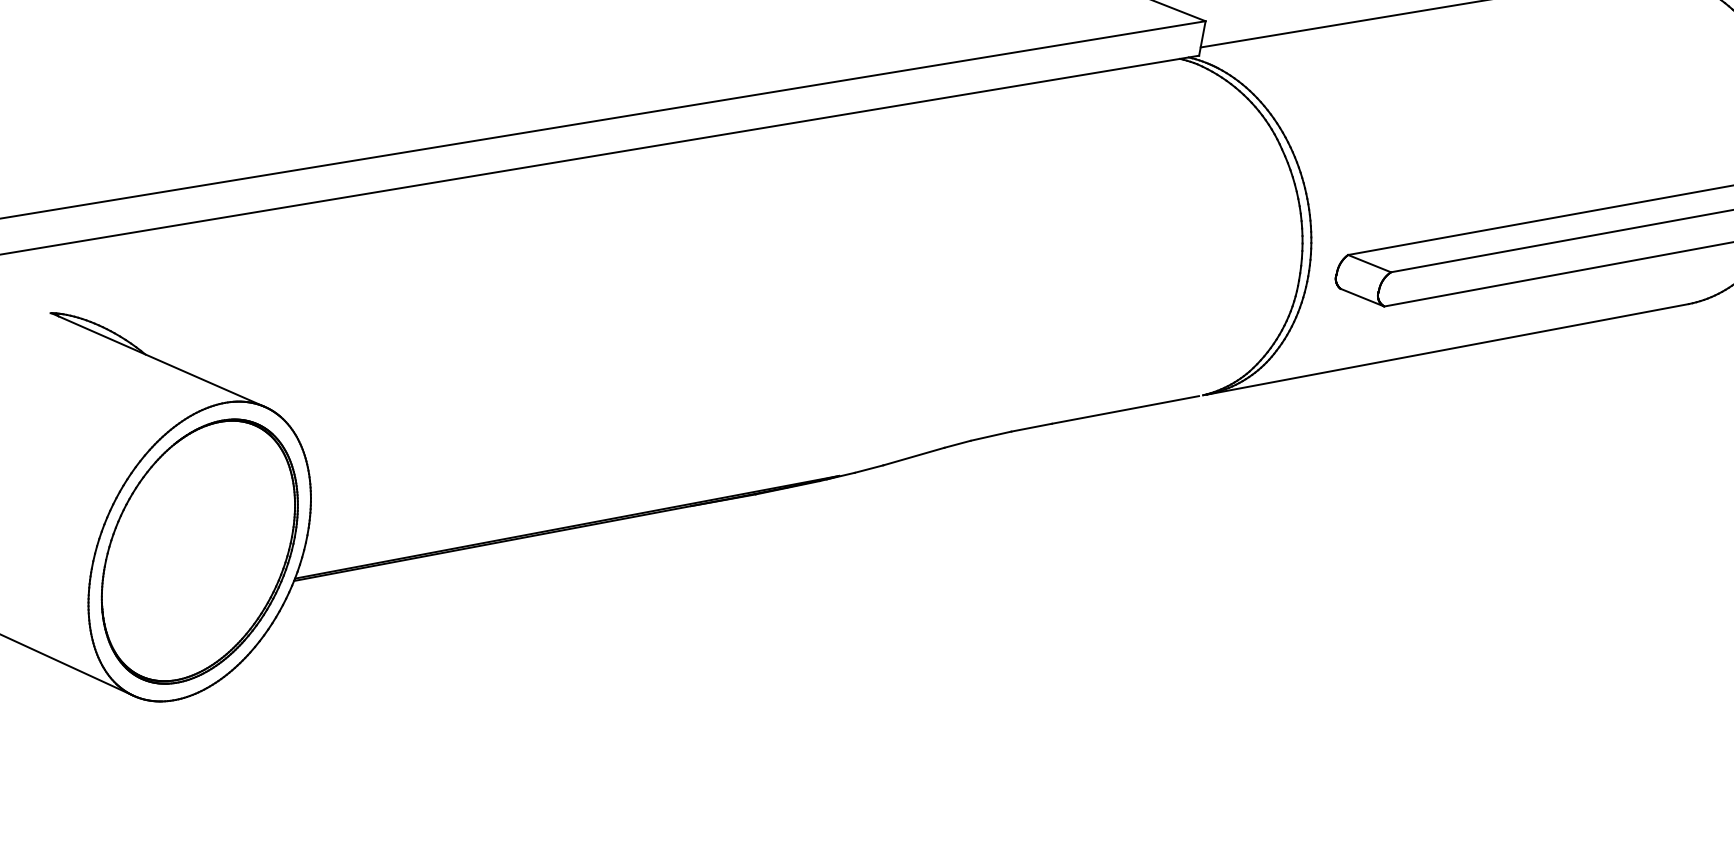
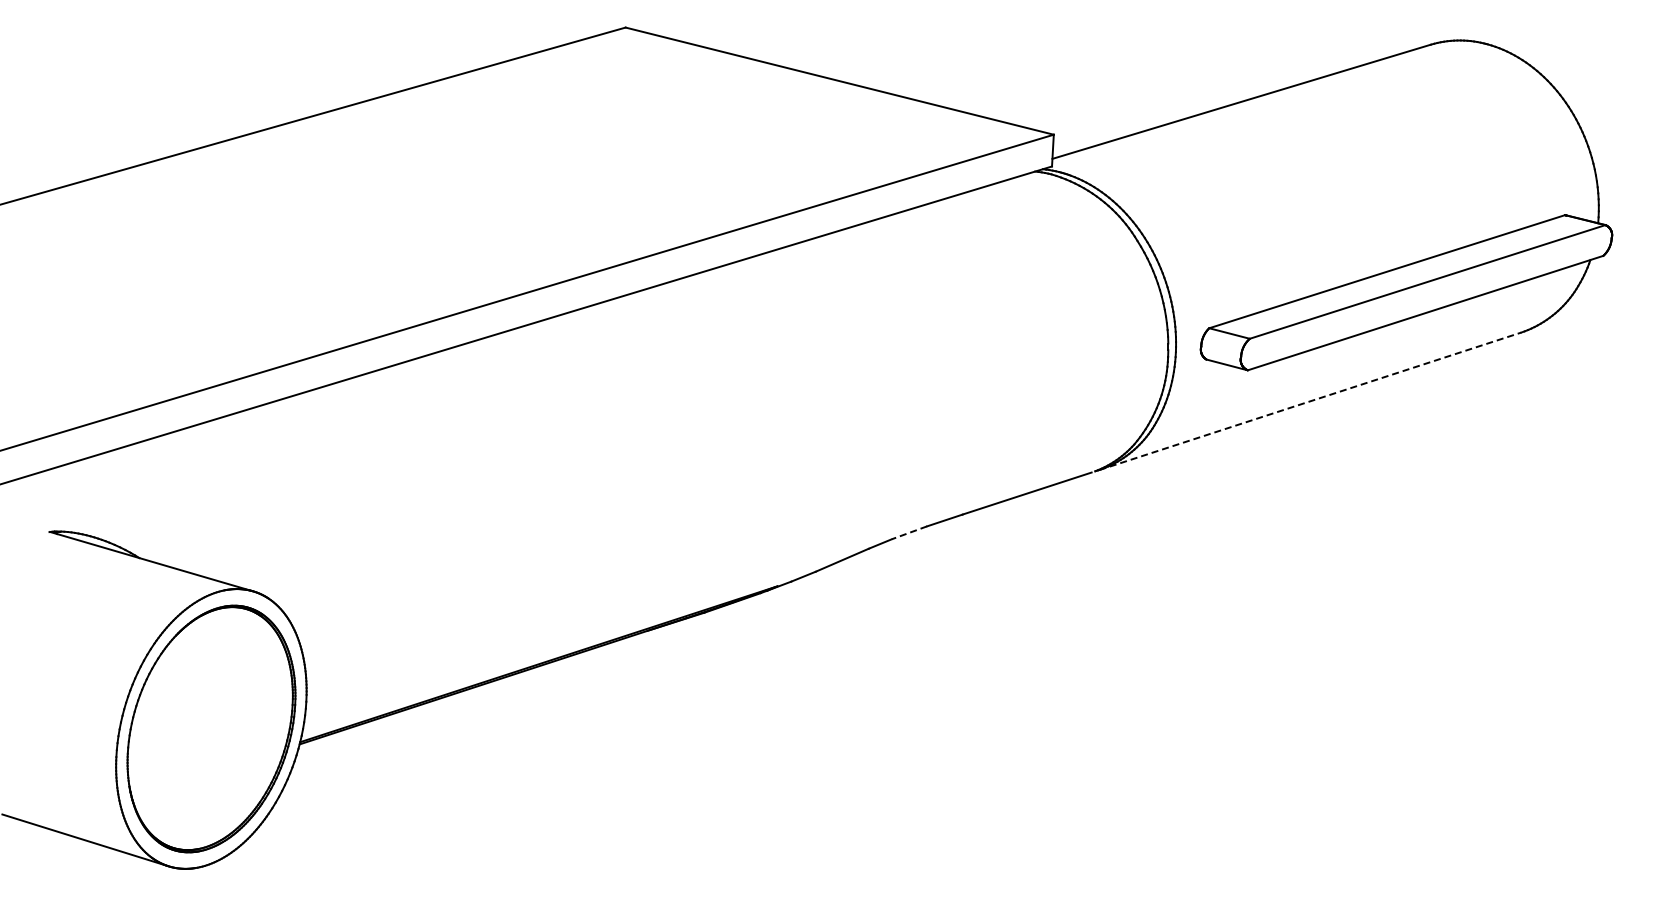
line: (1448, 349) -> (1310, 401), solid -> dashed
line: (991, 435) -> (909, 532), solid -> dashed

